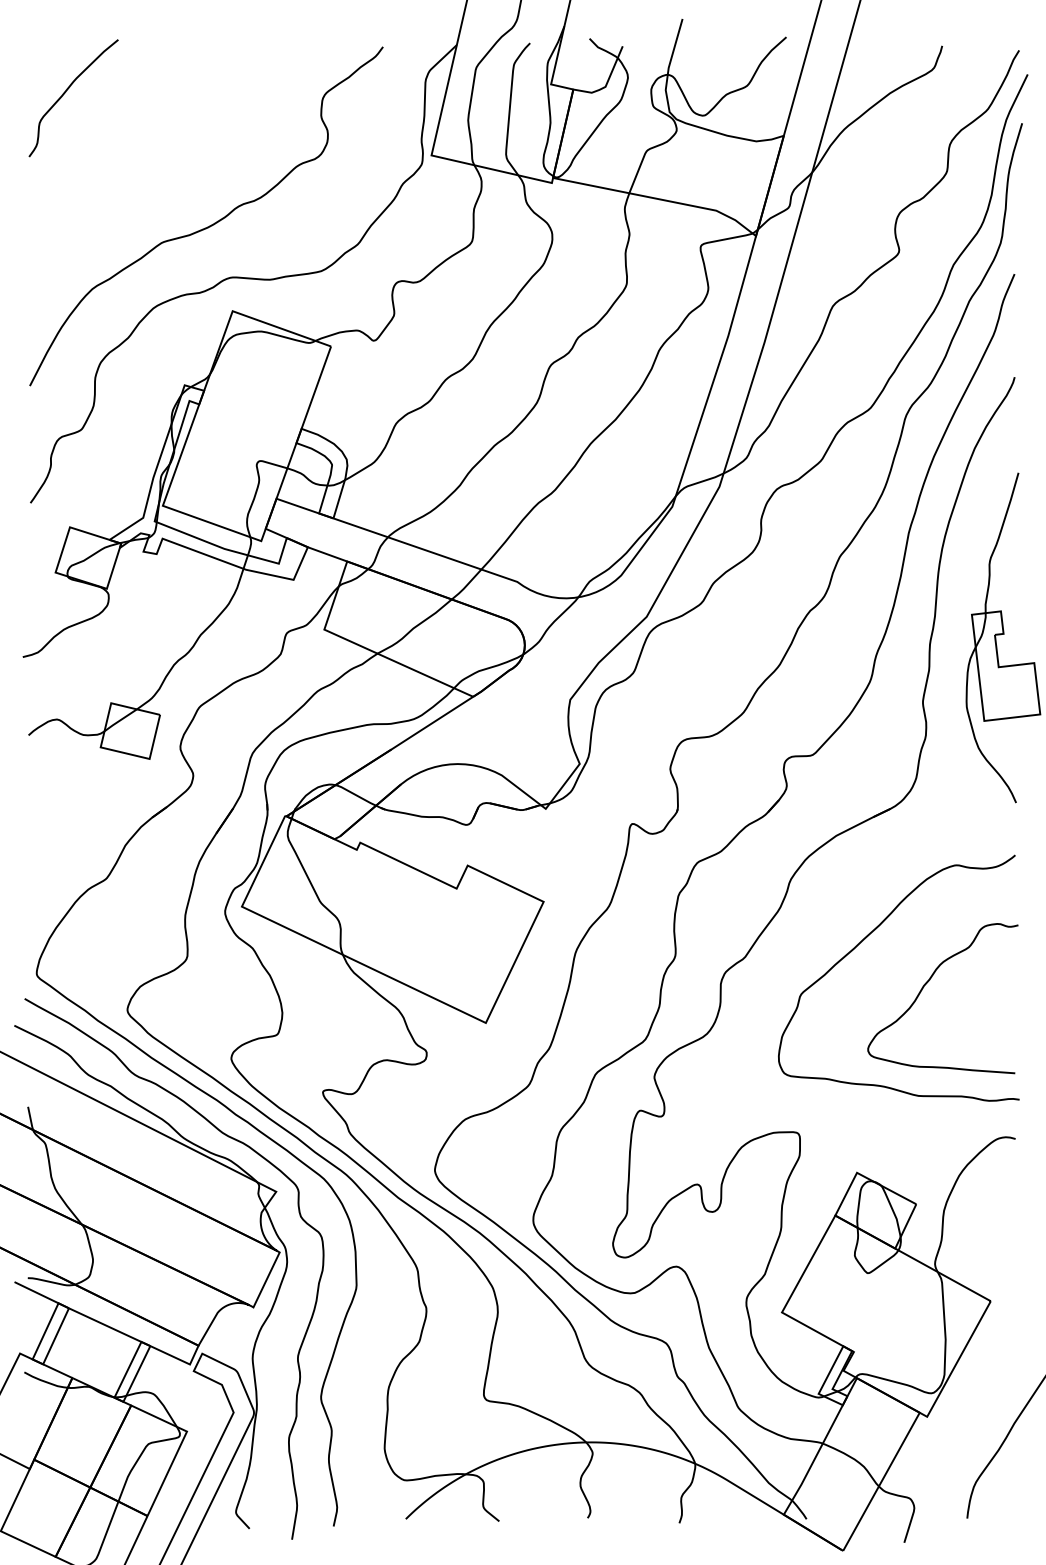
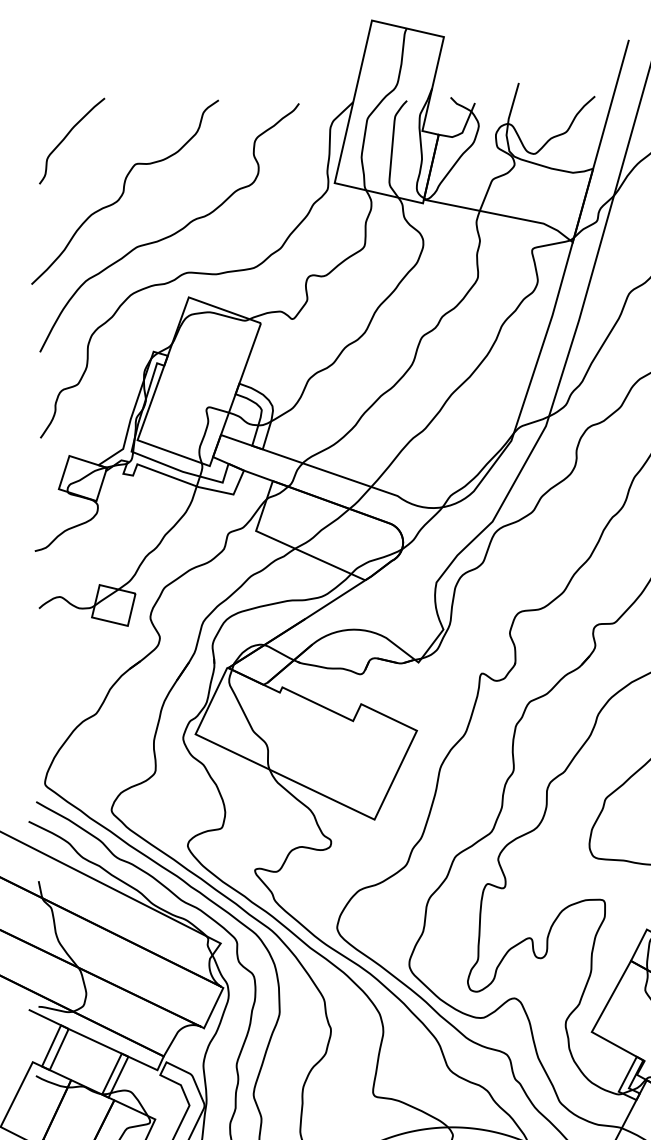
curve: (144, 167) -> (124, 191), added

